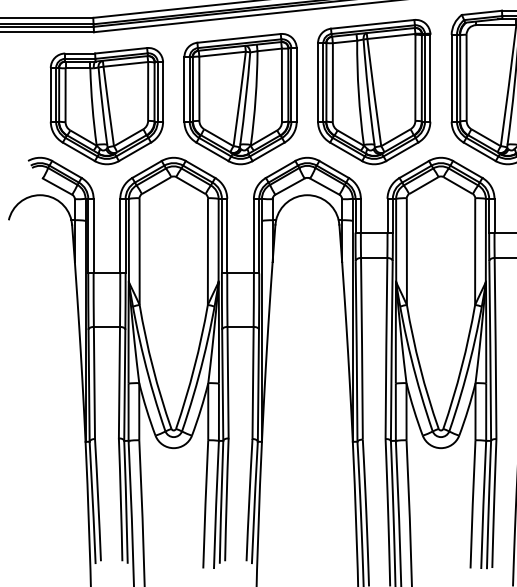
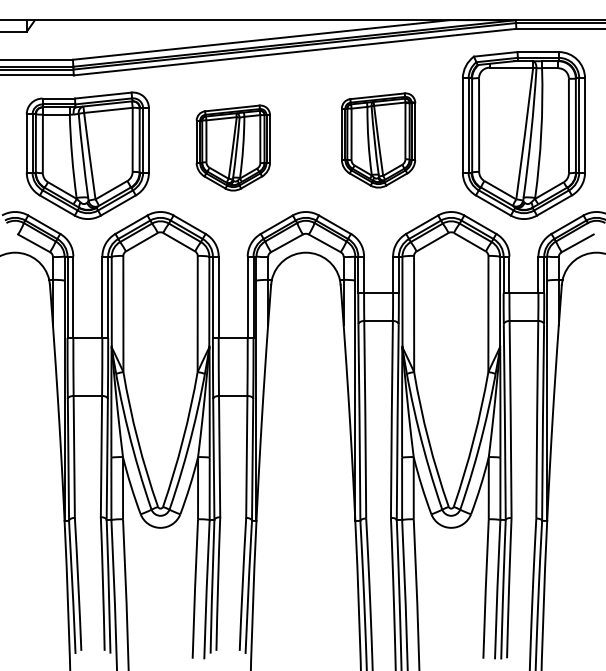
part: (374, 92) -> (378, 140), size x0.6
part: (240, 98) -> (233, 147), size x0.6

